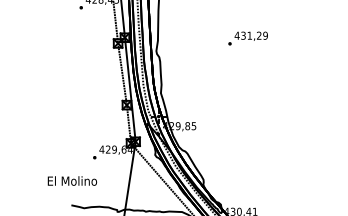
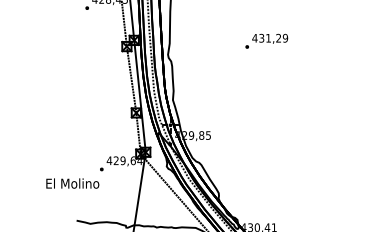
text: (72, 180) -> (72, 183), moved

